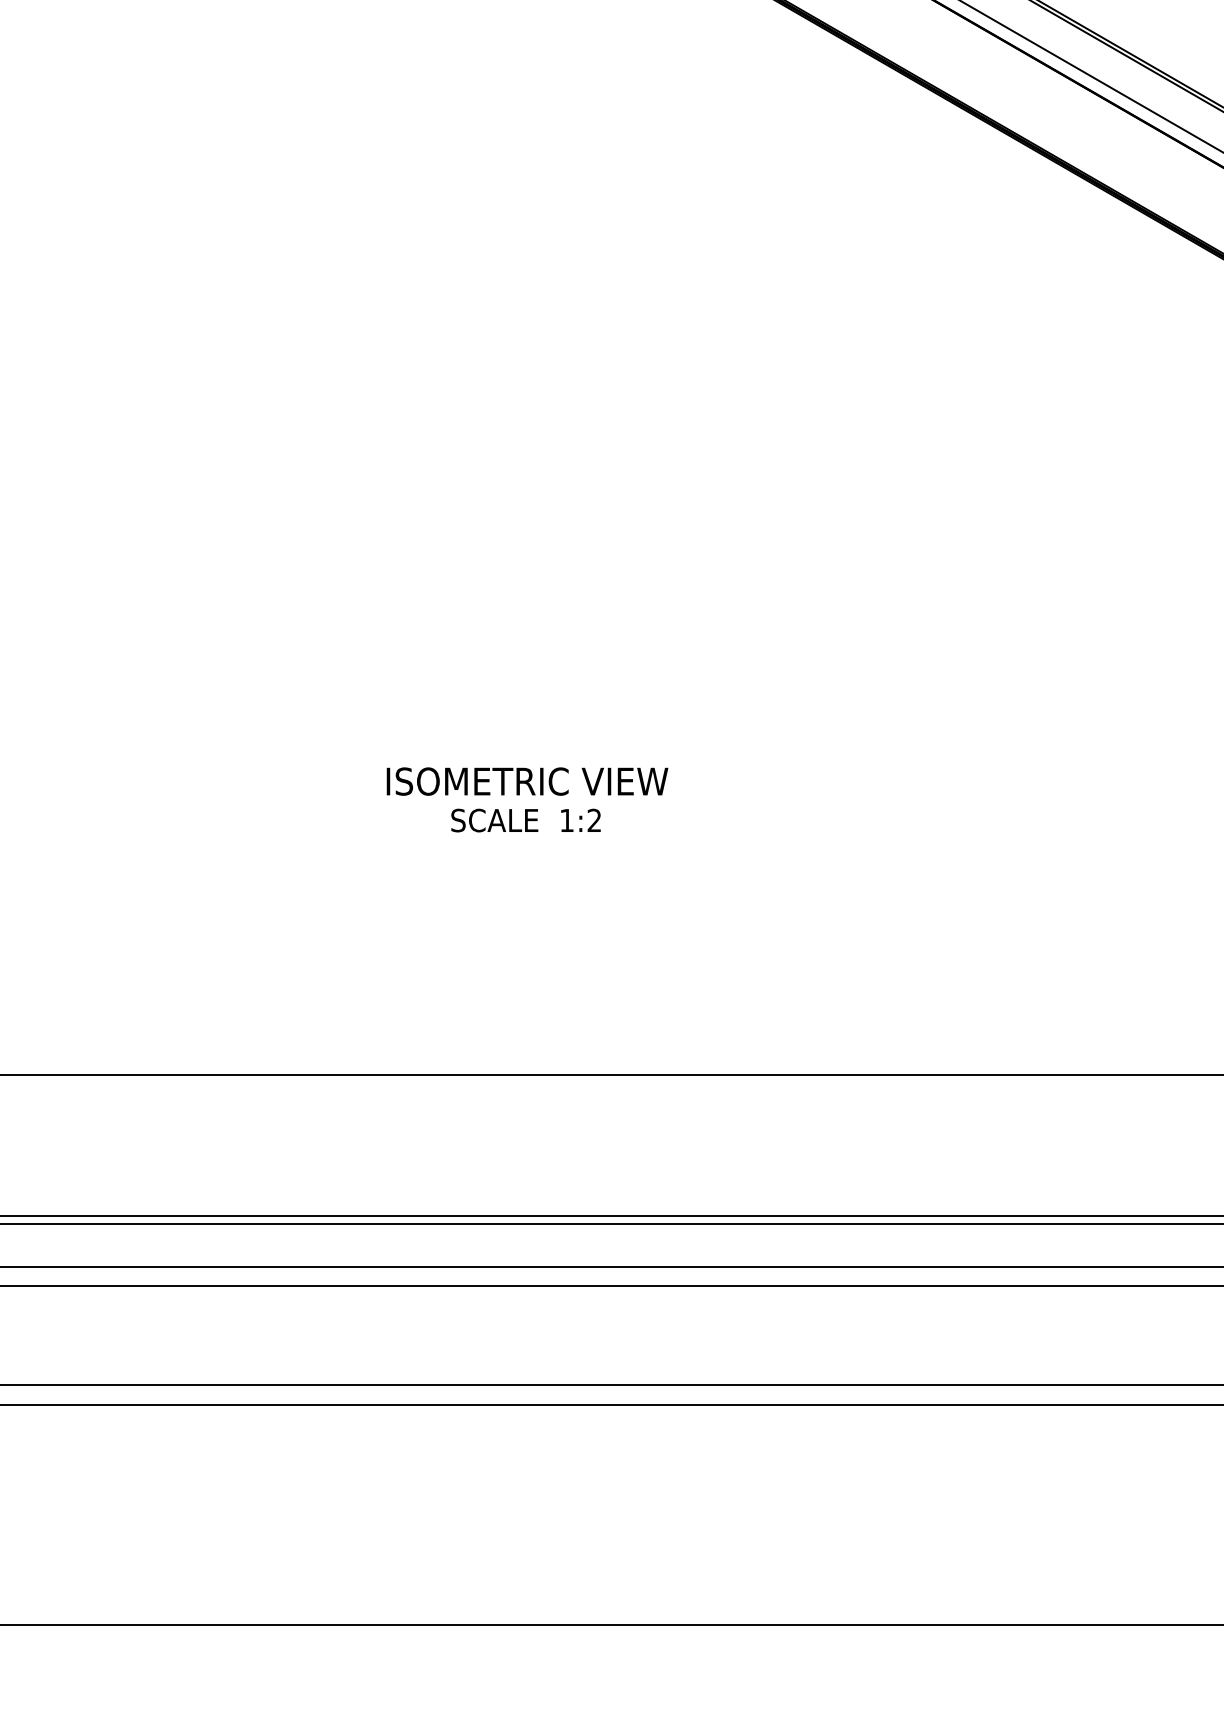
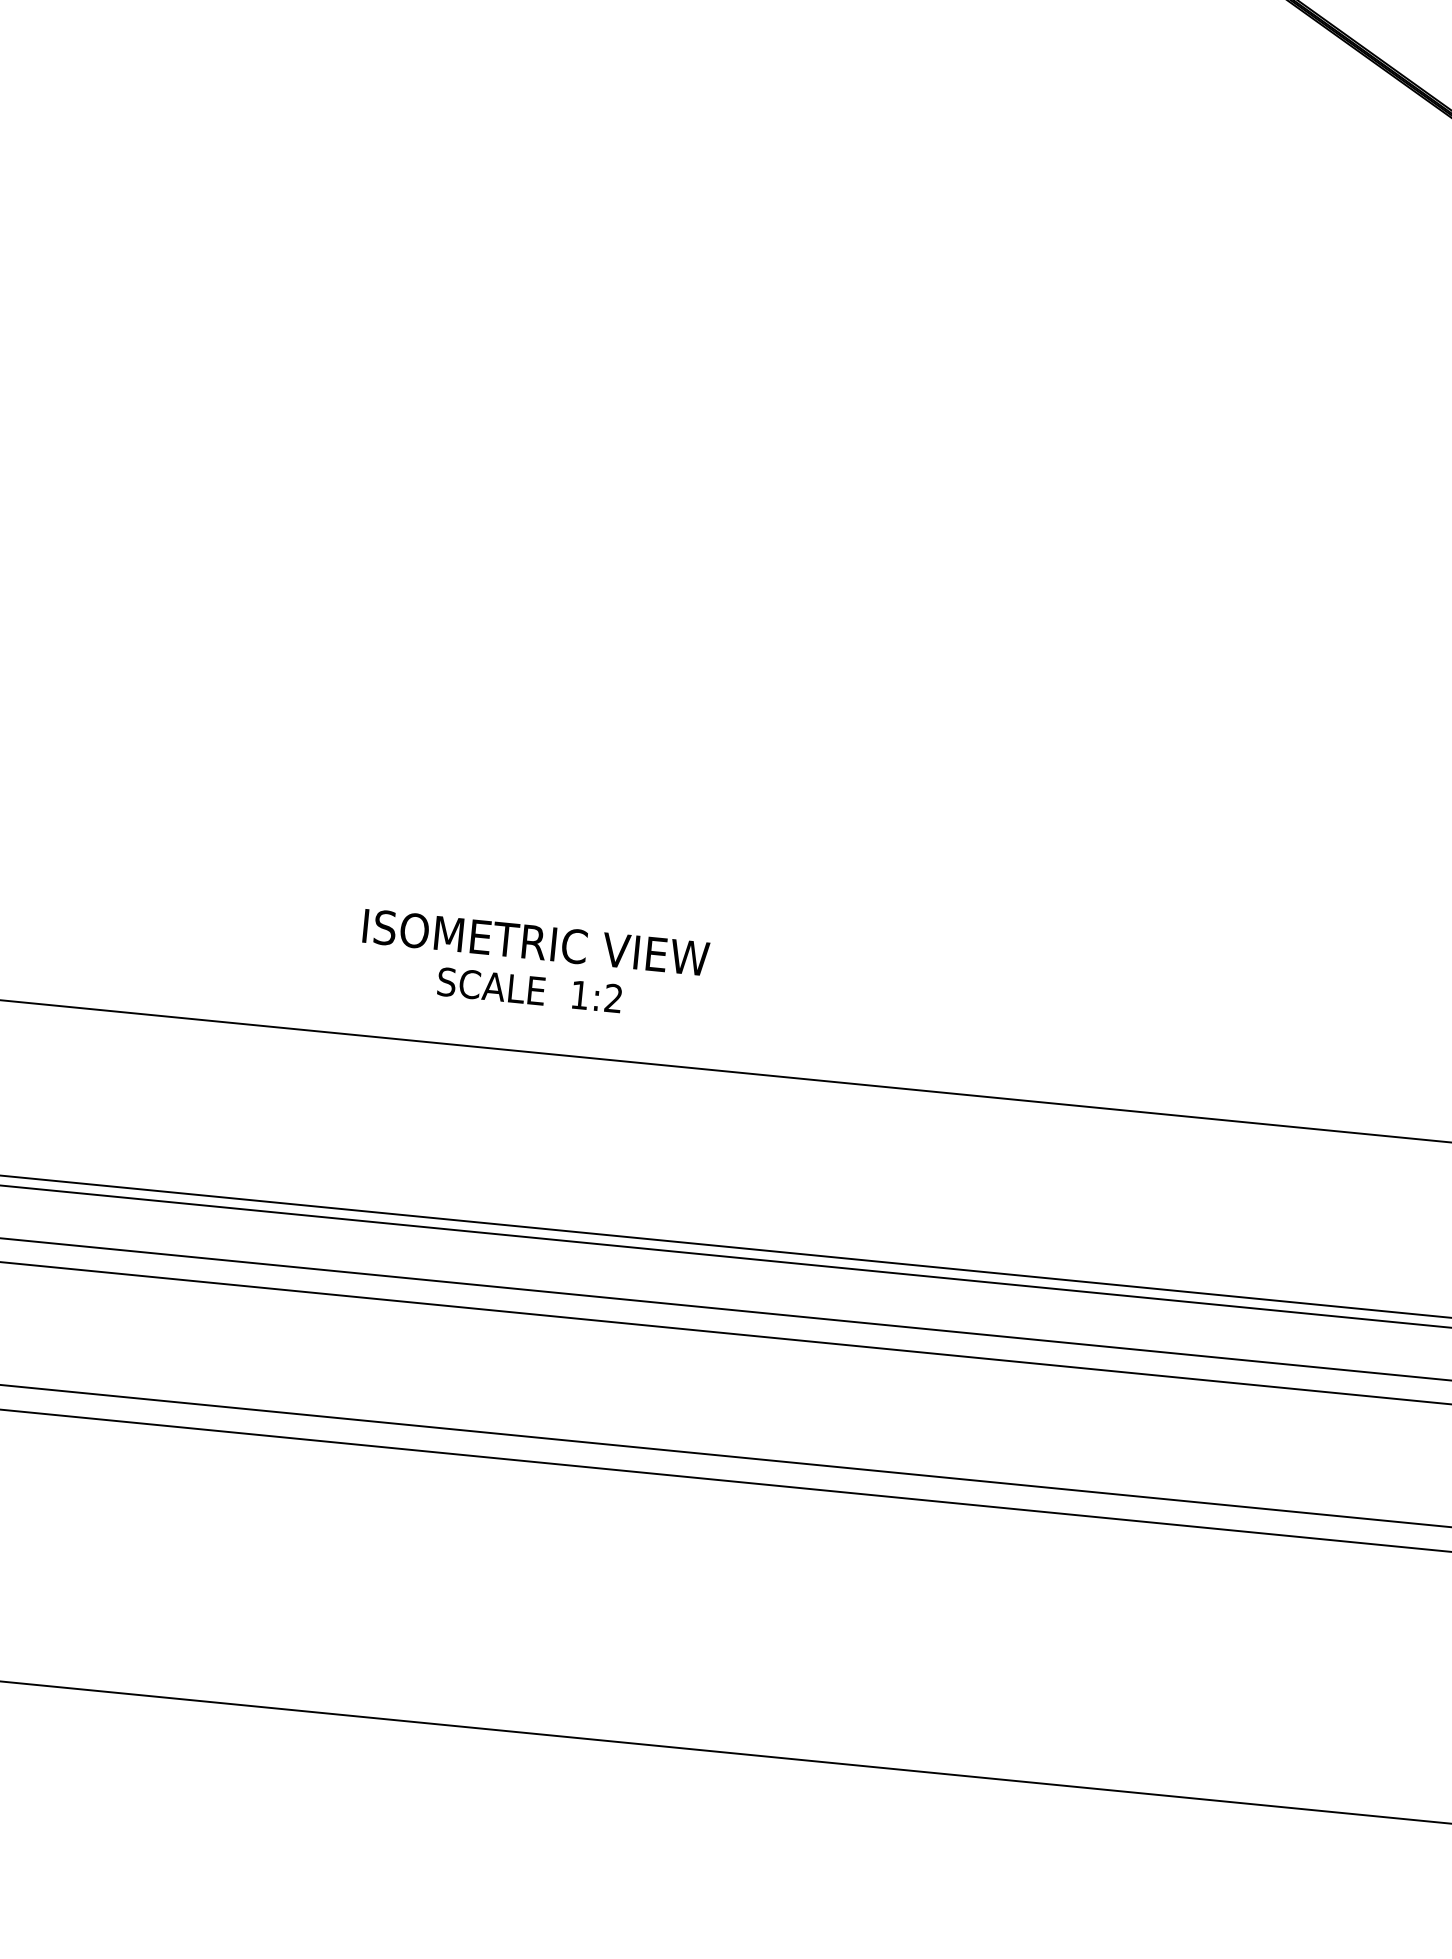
text: (527, 799) -> (534, 964), moved

